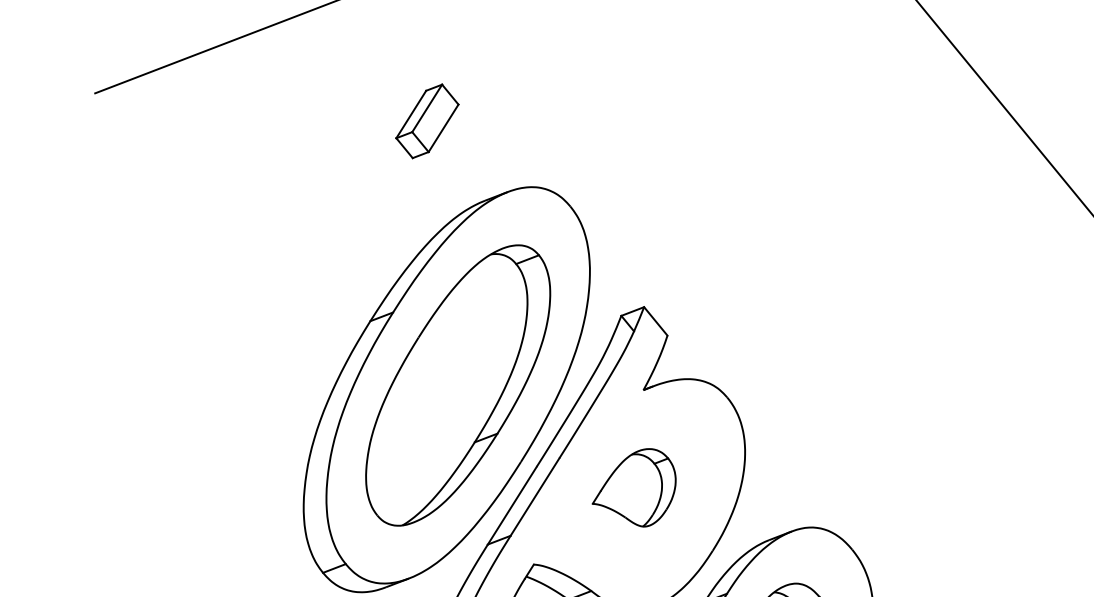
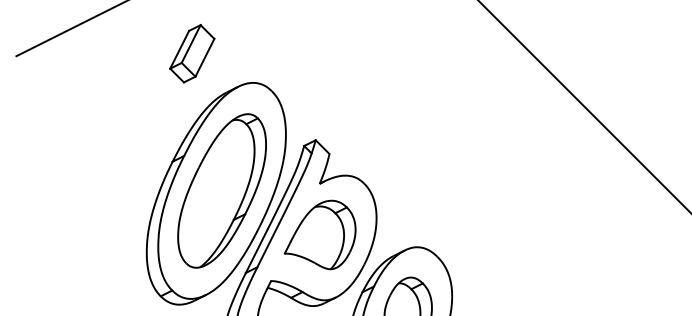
part: (427, 120) -> (192, 53), size x1.43
part: (633, 485) -> (319, 234), size x1.67

